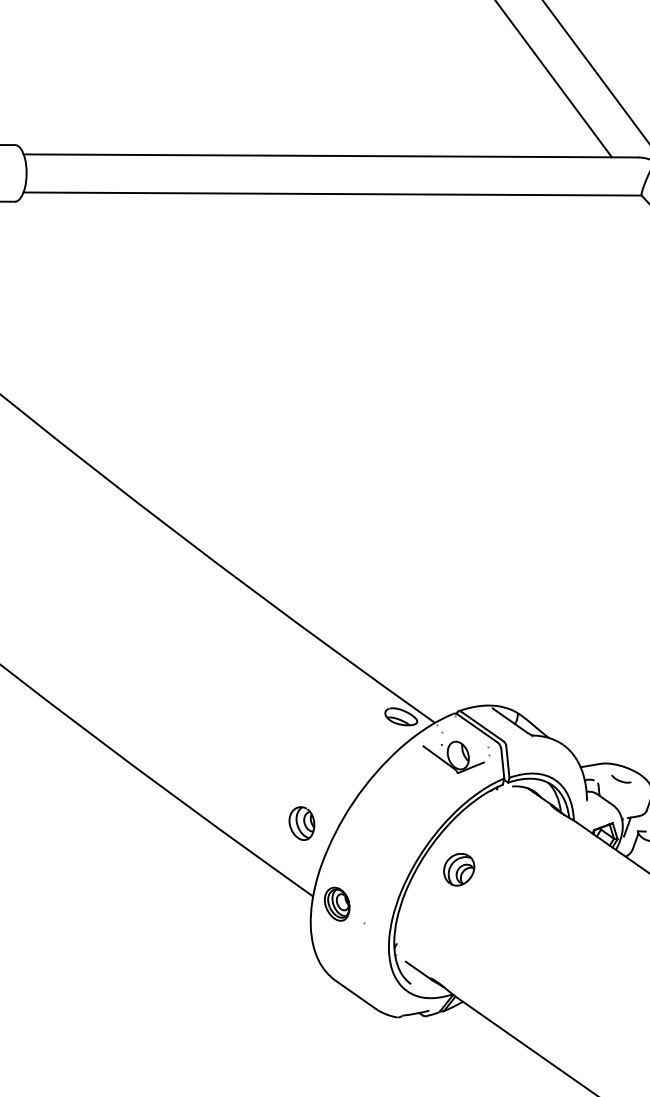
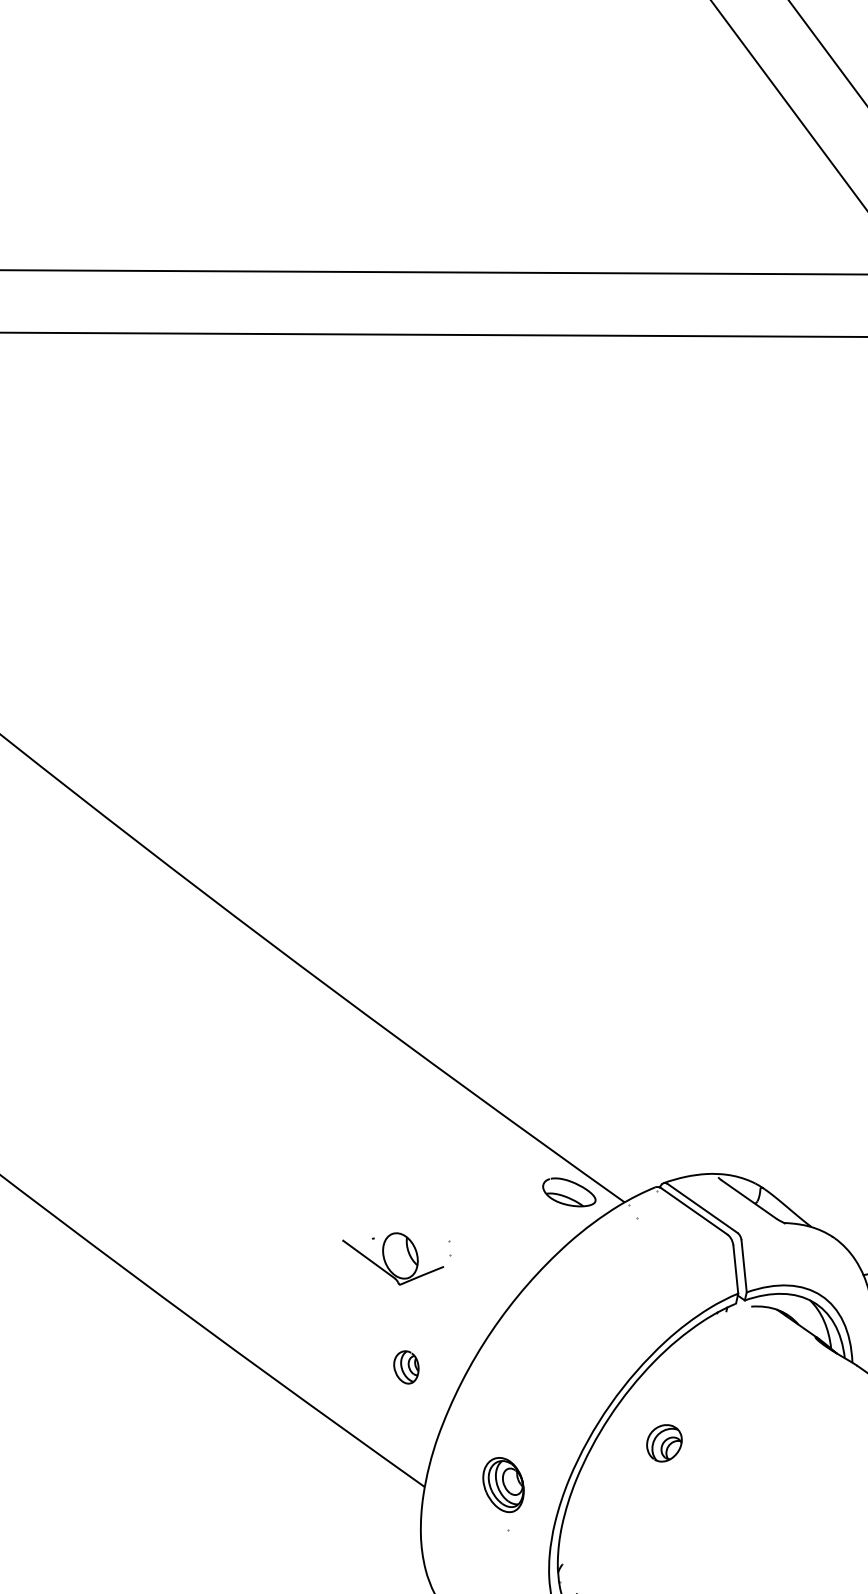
part: (456, 756) -> (397, 1257), moved
part: (301, 823) -> (405, 1367), size x0.6
part: (459, 869) -> (664, 1442), size x0.7
part: (336, 903) -> (502, 1483), moved

